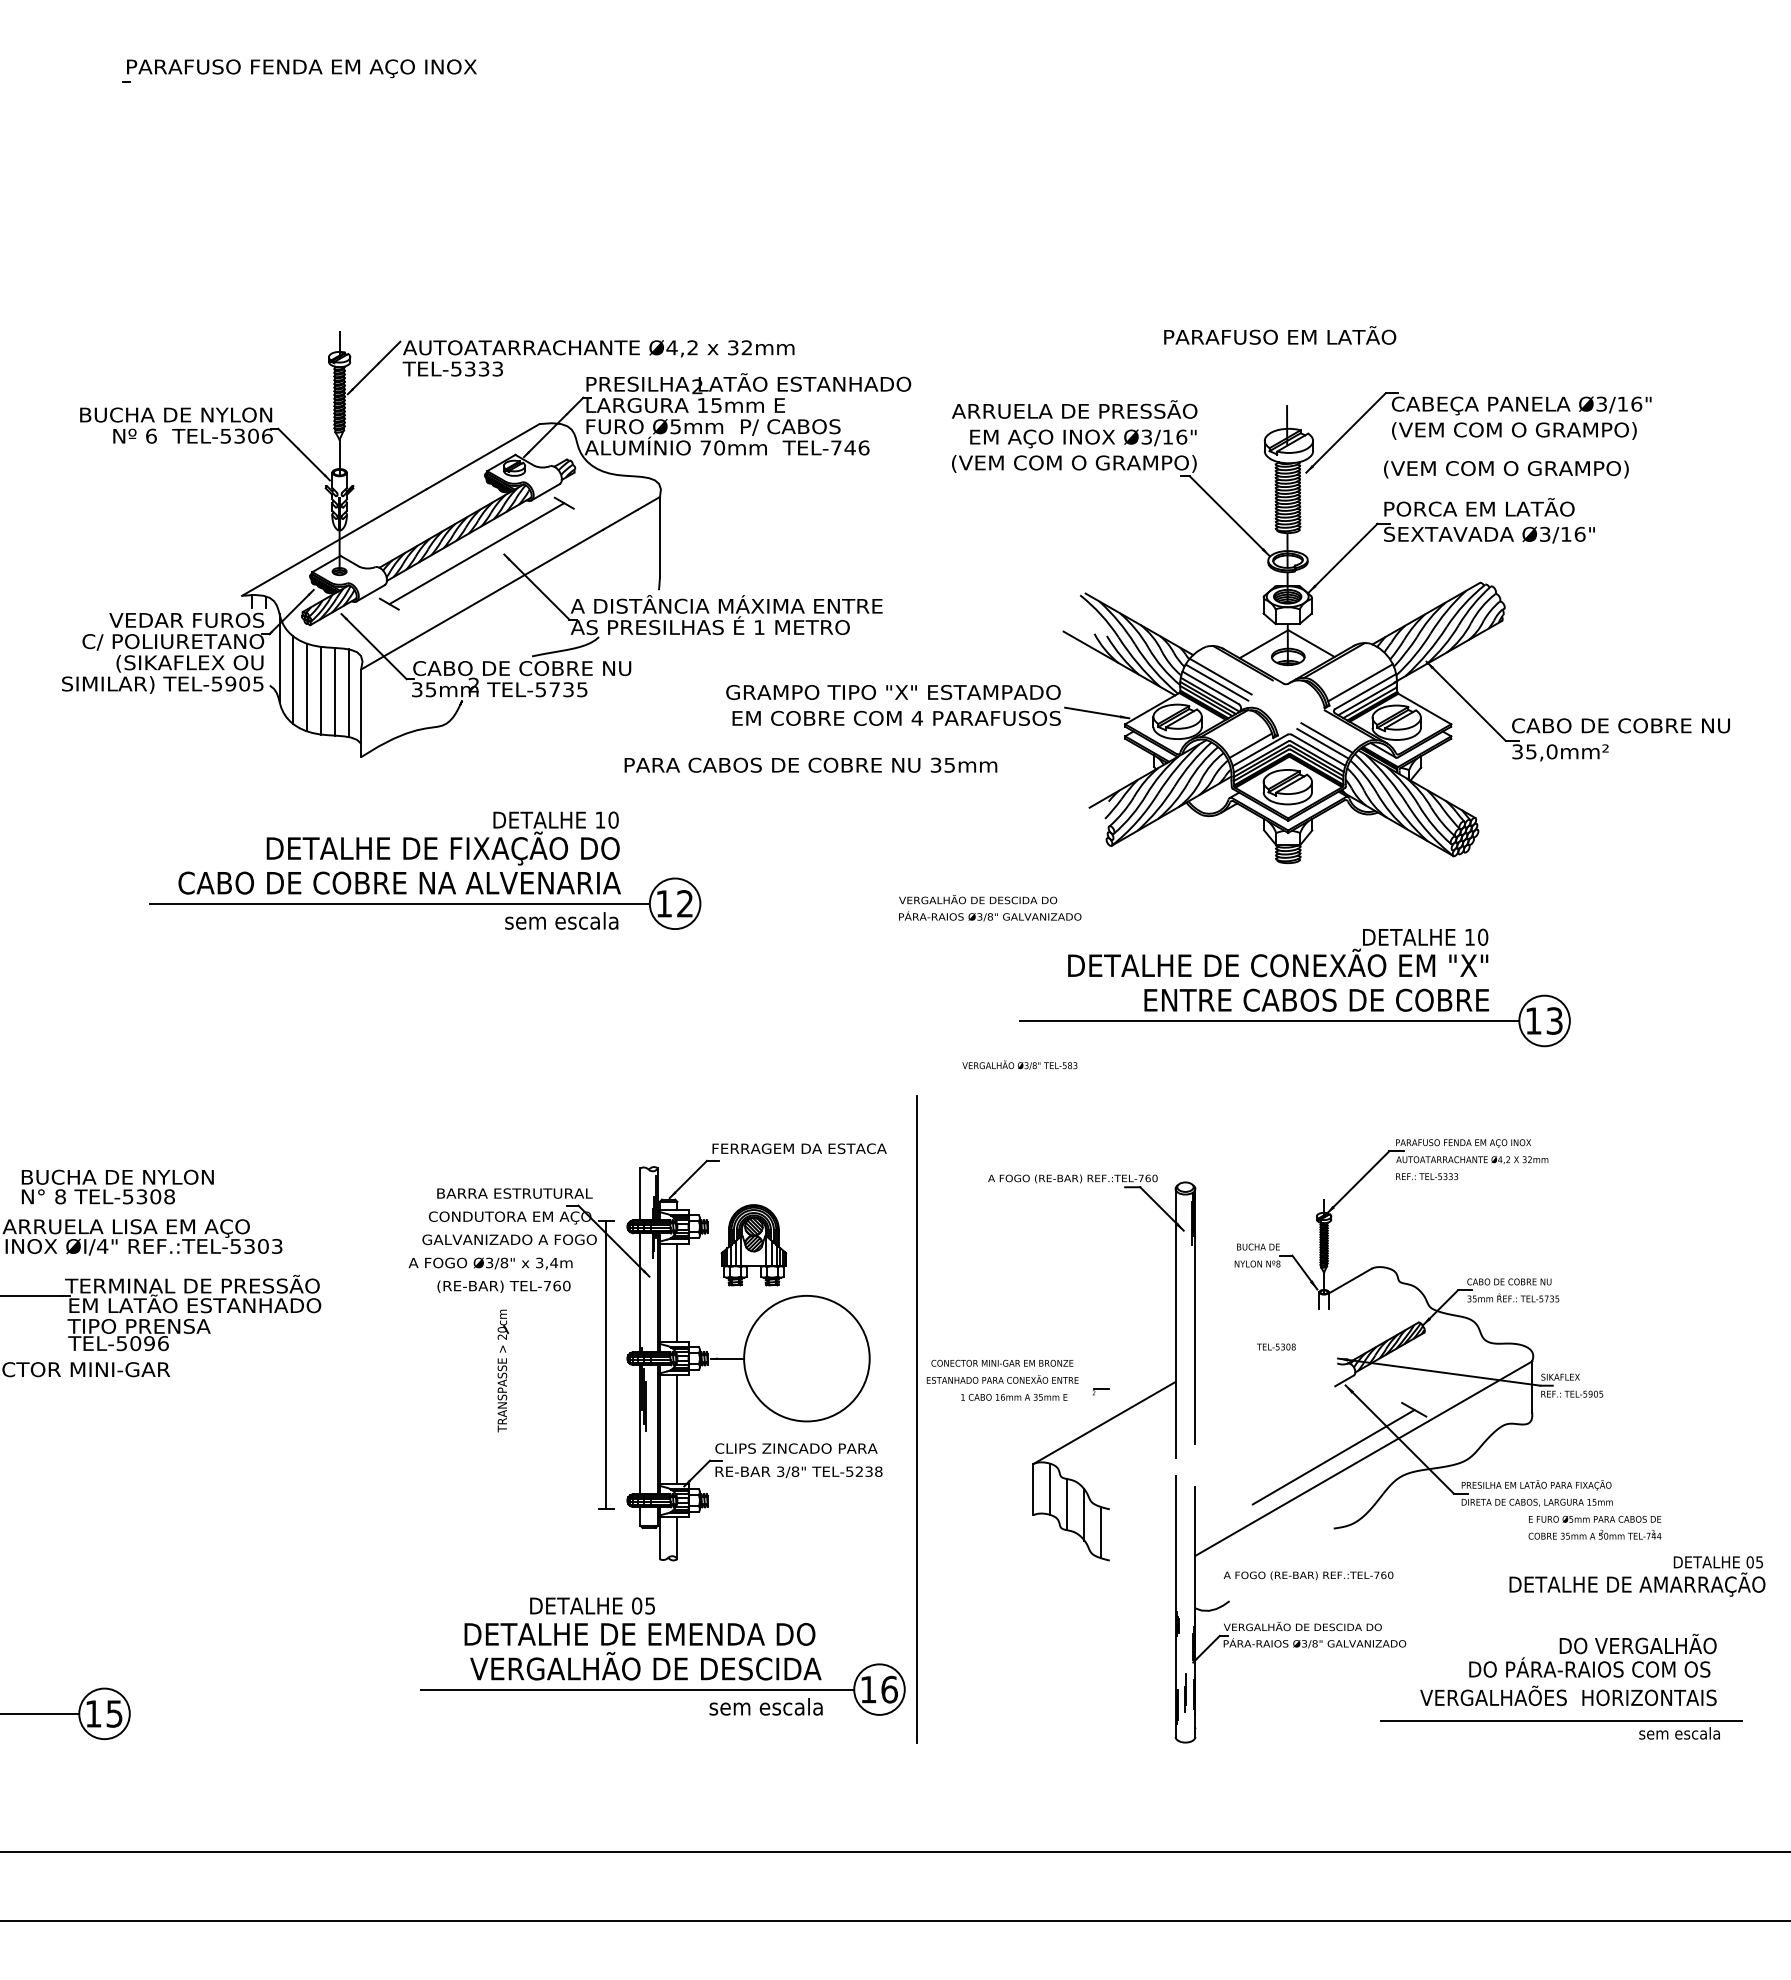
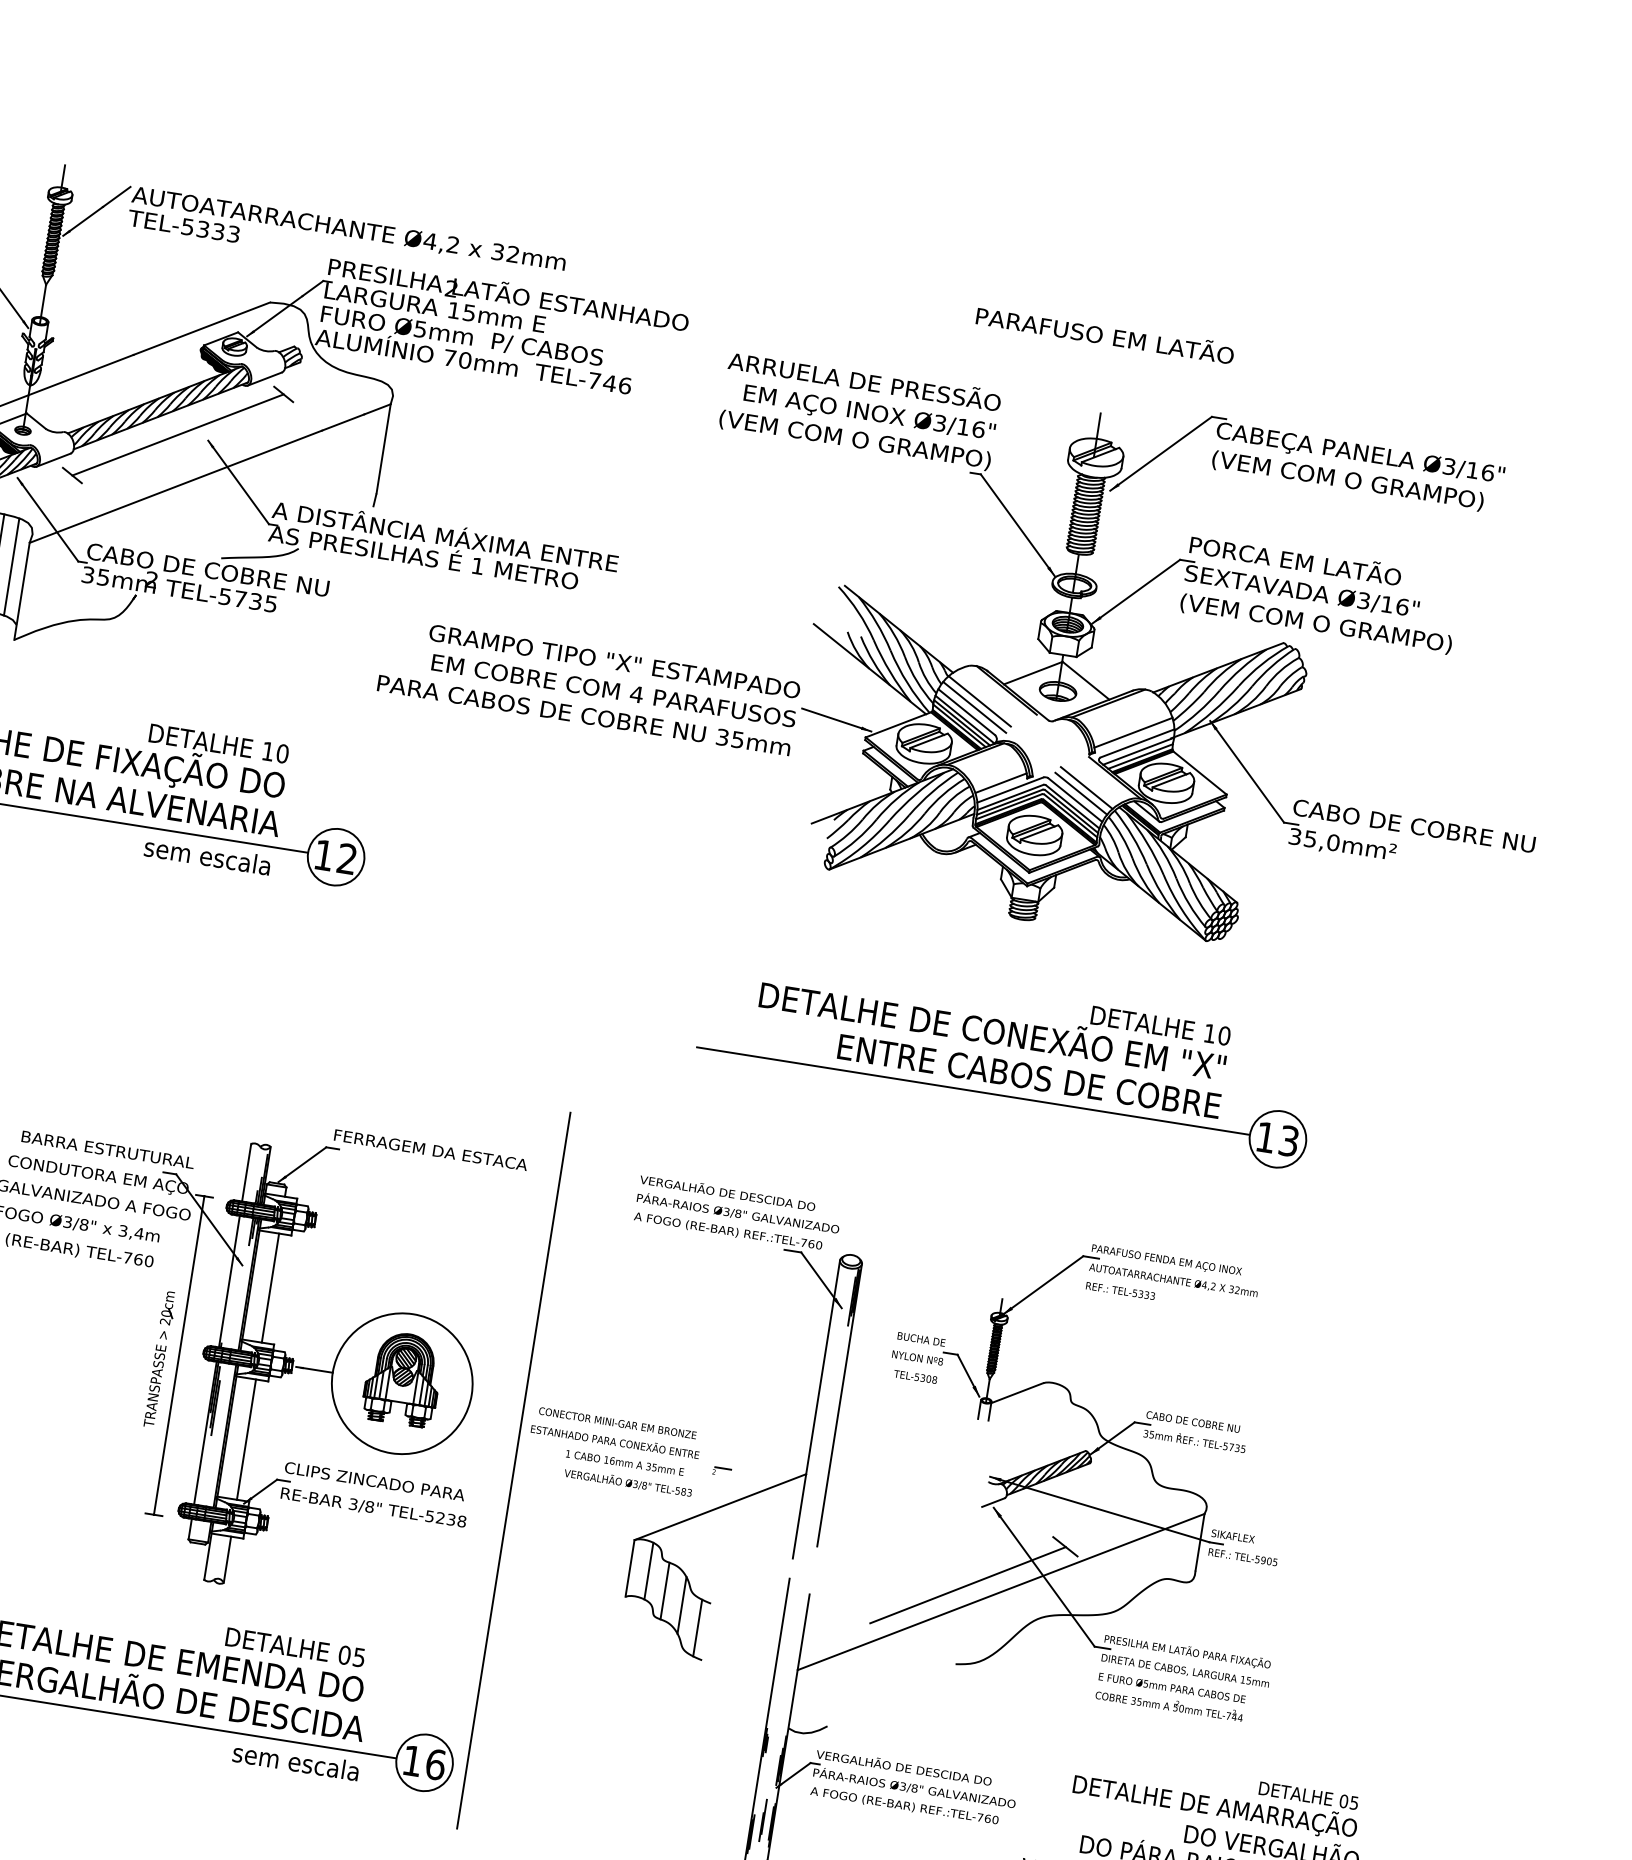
text: (1506, 469) -> (1316, 624), moved
text: (810, 764) -> (583, 714), moved
text: (990, 908) -> (739, 1204), moved
text: (1019, 1064) -> (627, 1481), moved
part: (753, 1245) -> (402, 1379), moved
text: (1276, 1346) -> (915, 1376), moved
part: (503, 1370) -> (160, 1358), moved
text: (1594, 1527) -> (1170, 1696), moved
text: (1308, 1575) -> (904, 1805), moved
text: (1637, 1576) -> (1216, 1797), moved
text: (592, 1605) -> (295, 1646), moved

